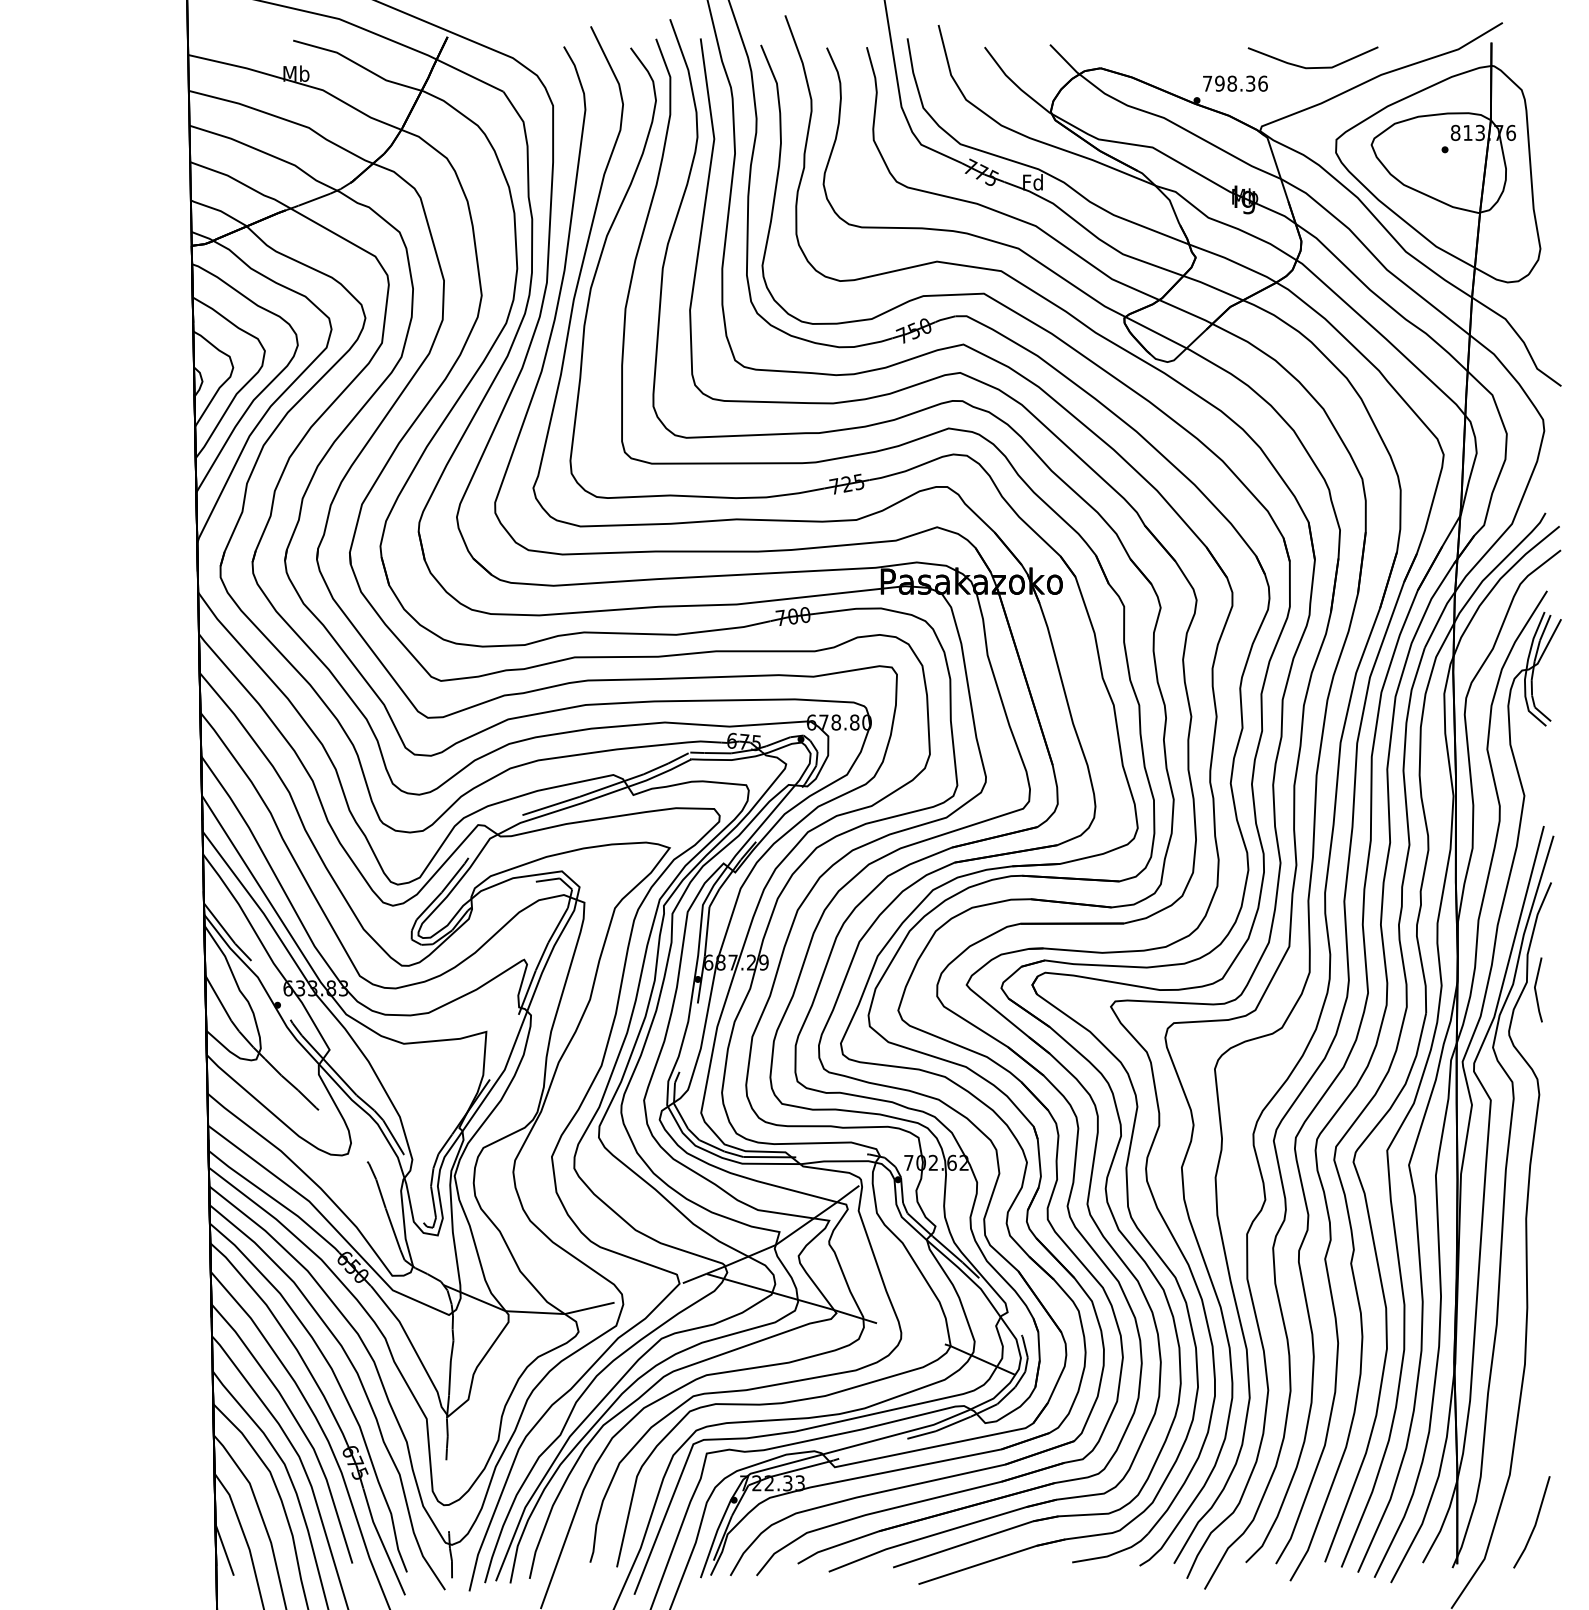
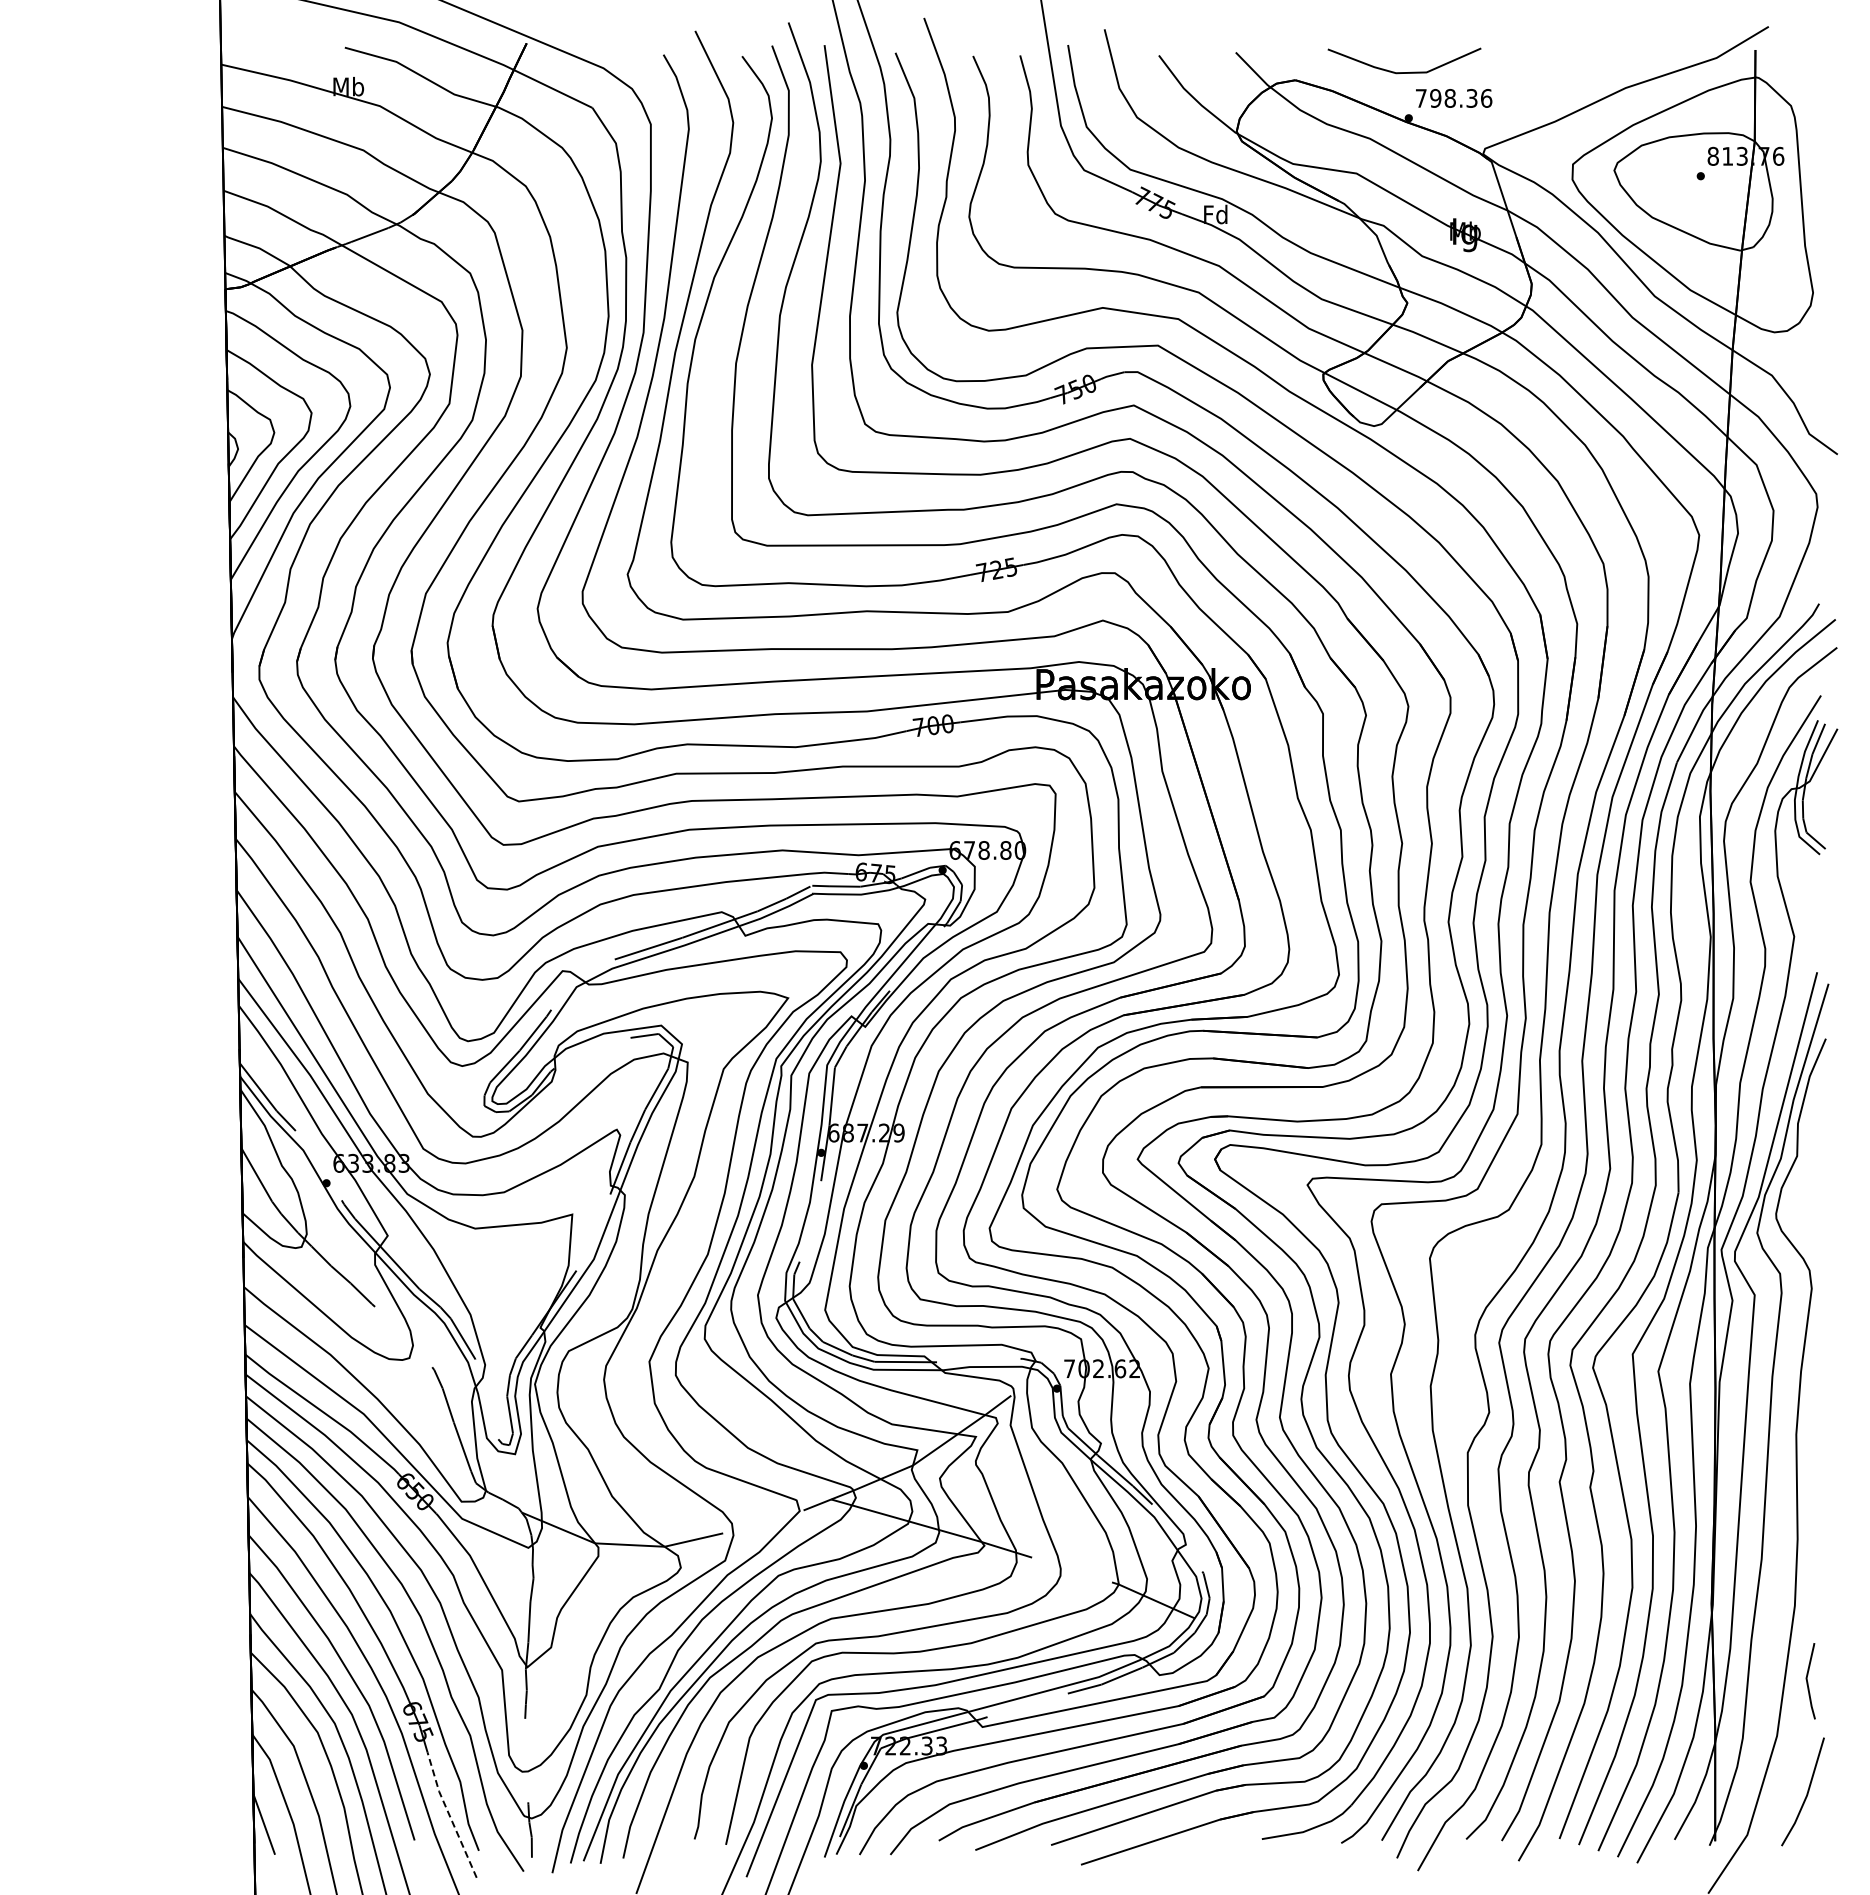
line: (1313, 67) -> (1404, 72), moved
line: (1536, 991) -> (1808, 1682), moved
line: (382, 1542) -> (449, 1815), solid -> dashed

